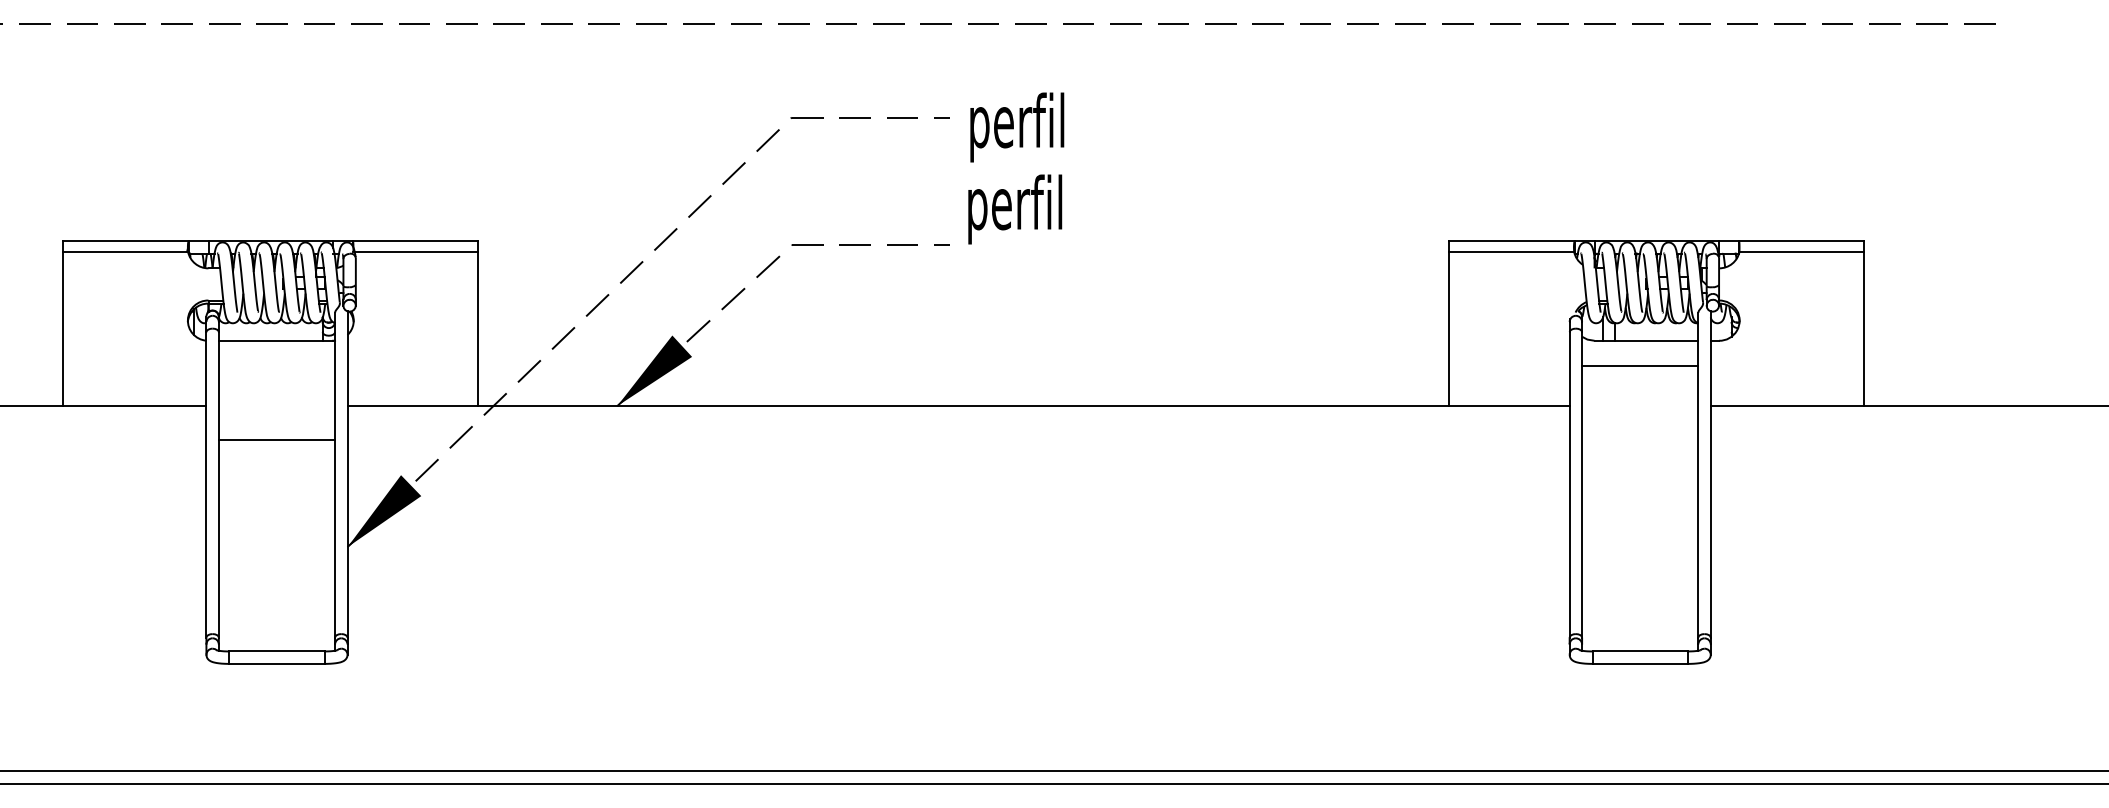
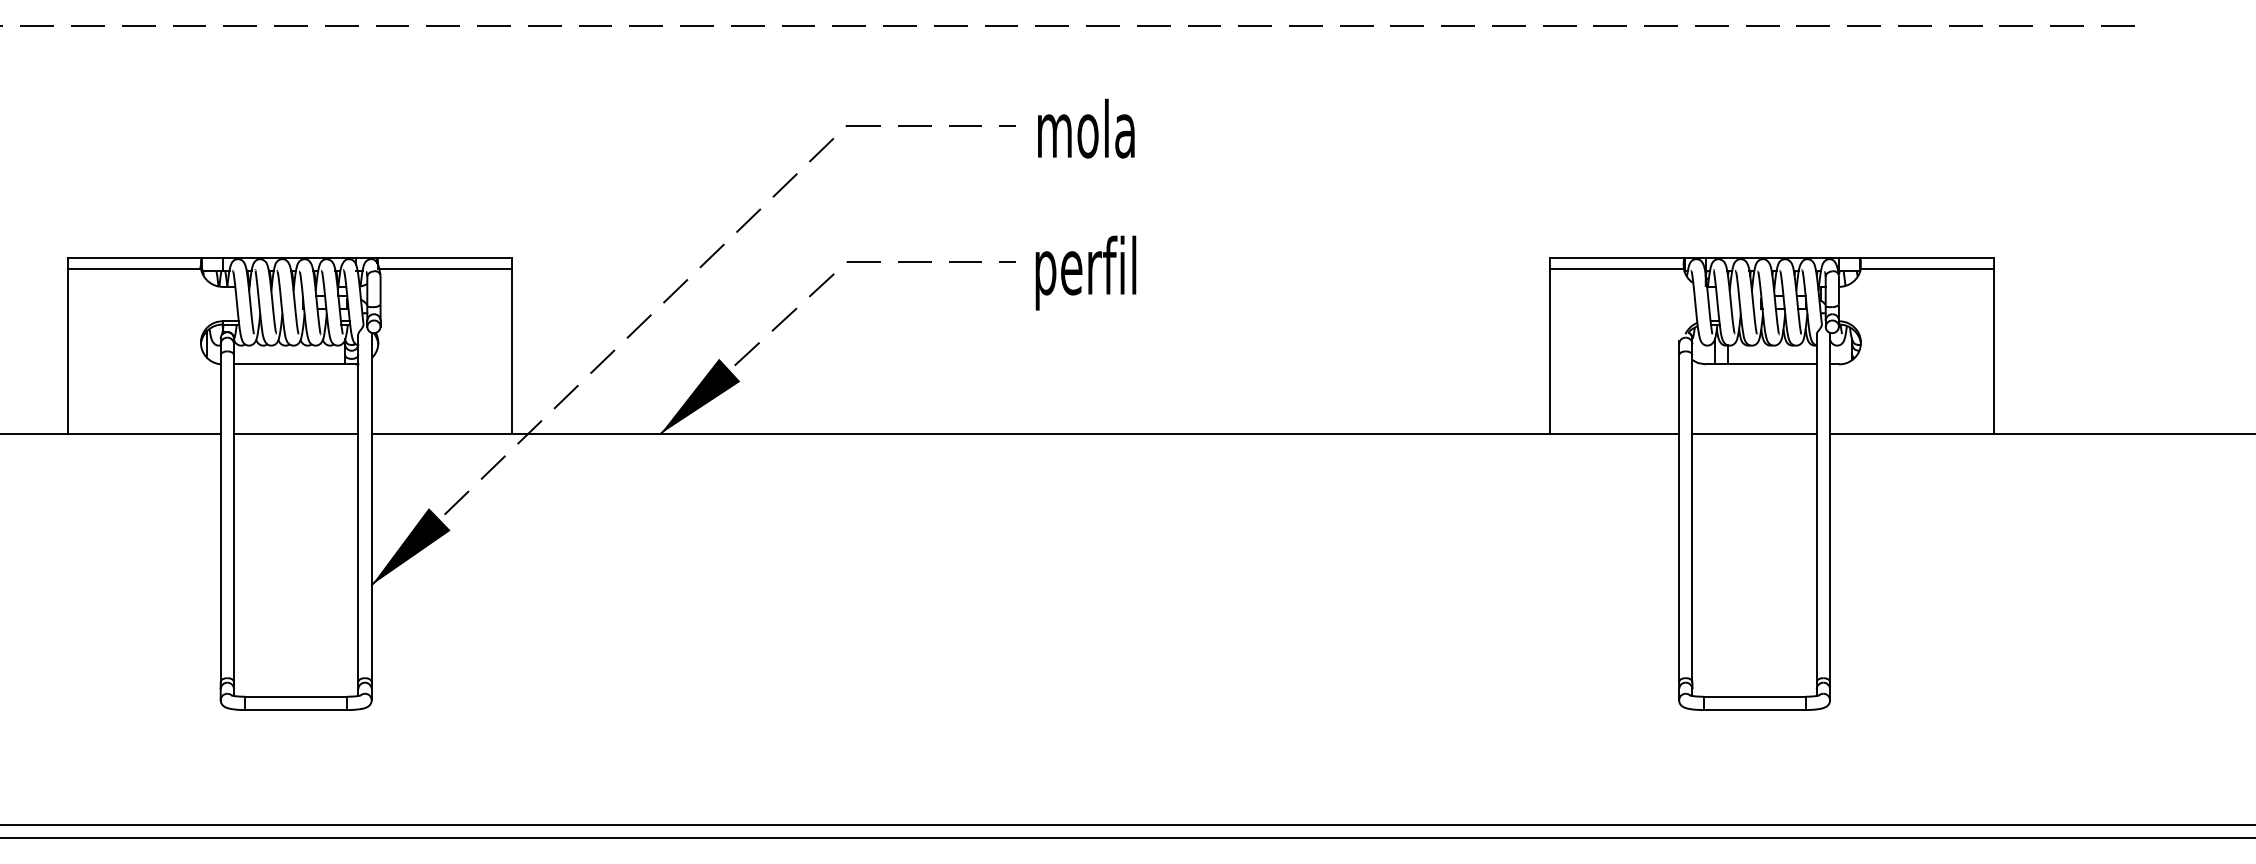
text: (1017, 127) -> (1088, 136), perfil -> mola
text: (1015, 209) -> (1086, 273), moved
line: (1640, 366) -> (1754, 434), moved
line: (276, 440) -> (295, 434), moved

